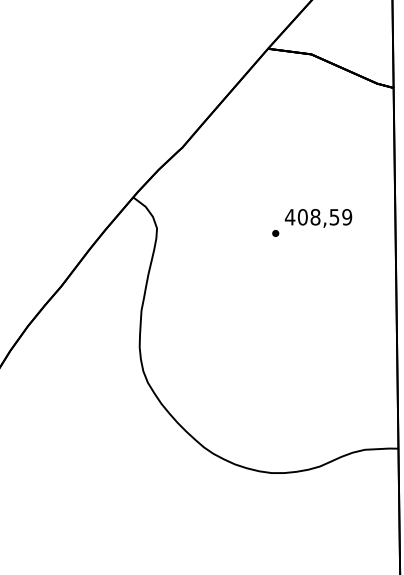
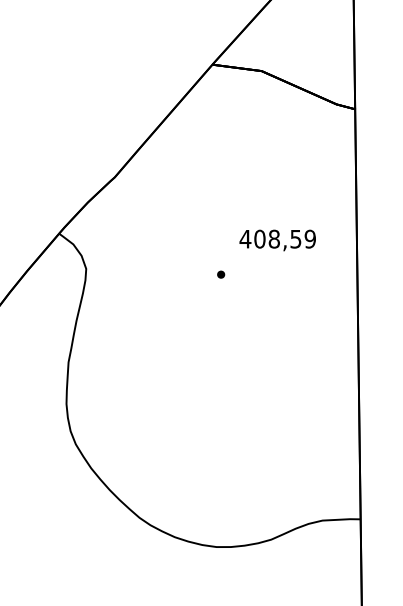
text: (318, 218) -> (277, 240), moved

